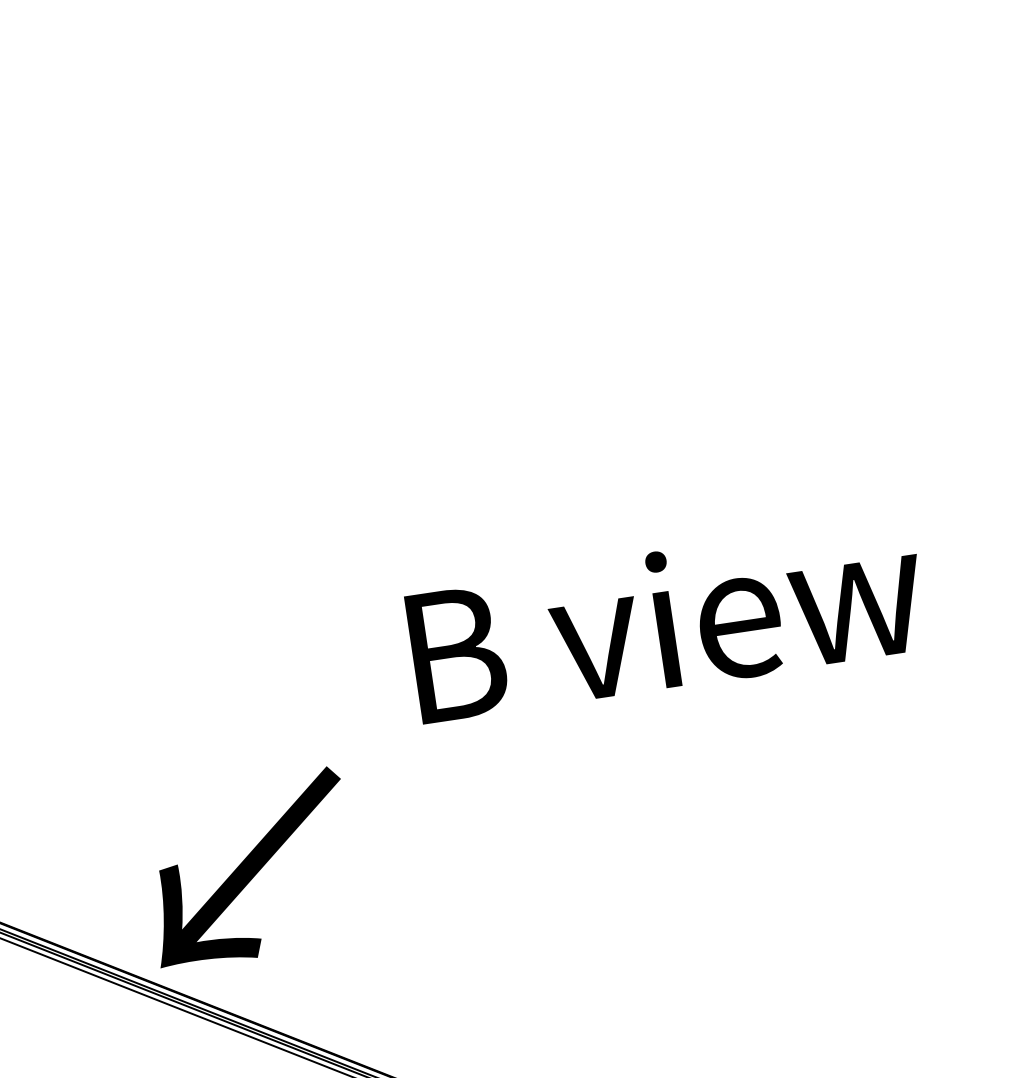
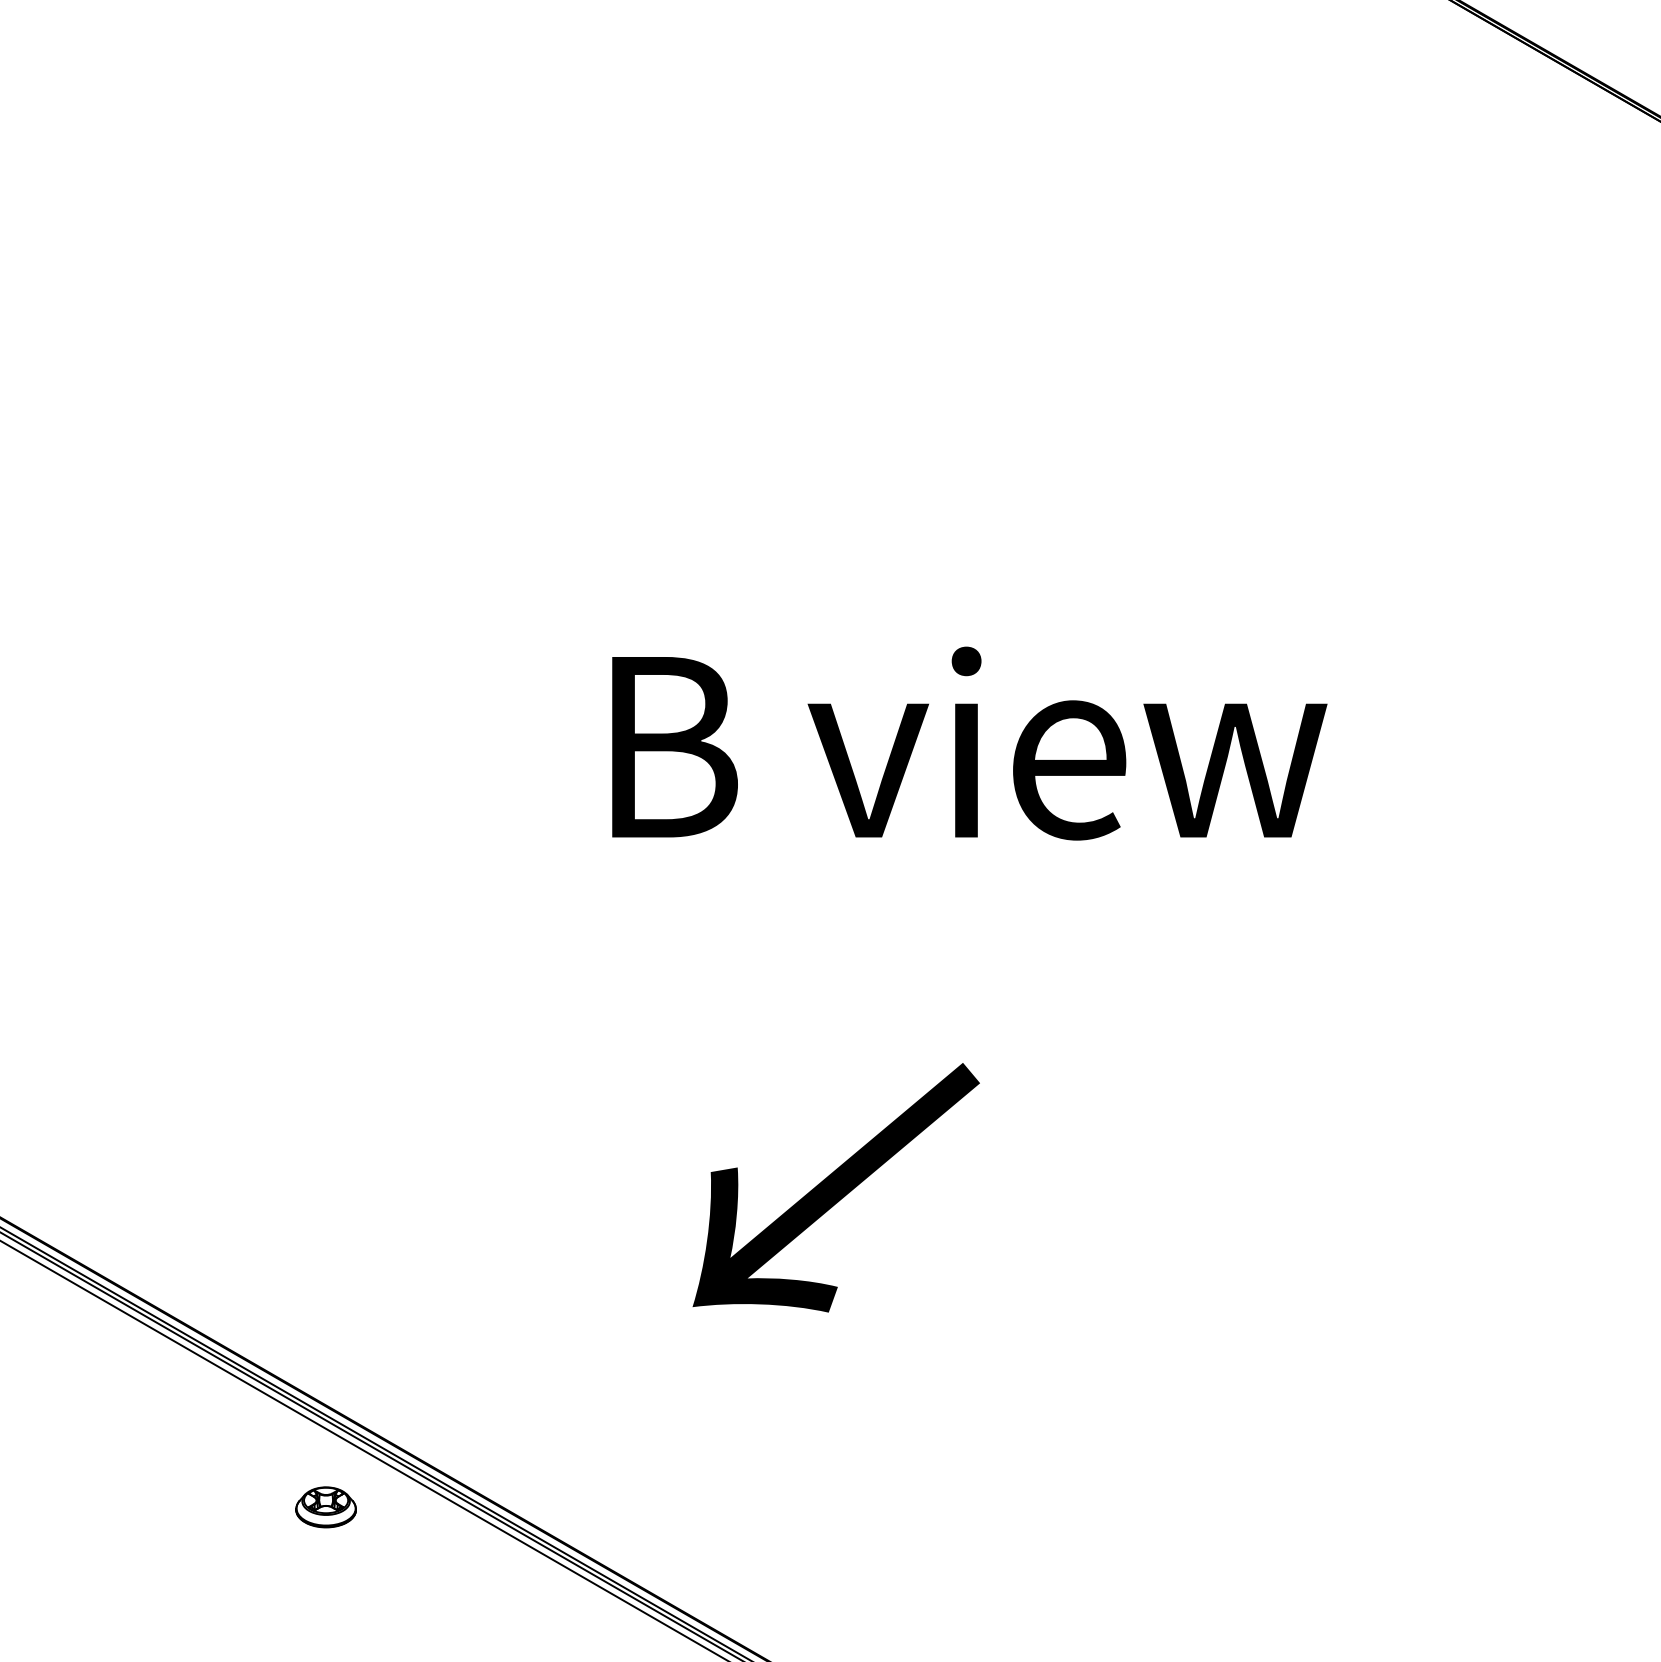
text: (666, 620) -> (969, 743), moved
text: (249, 868) -> (835, 1187), moved

